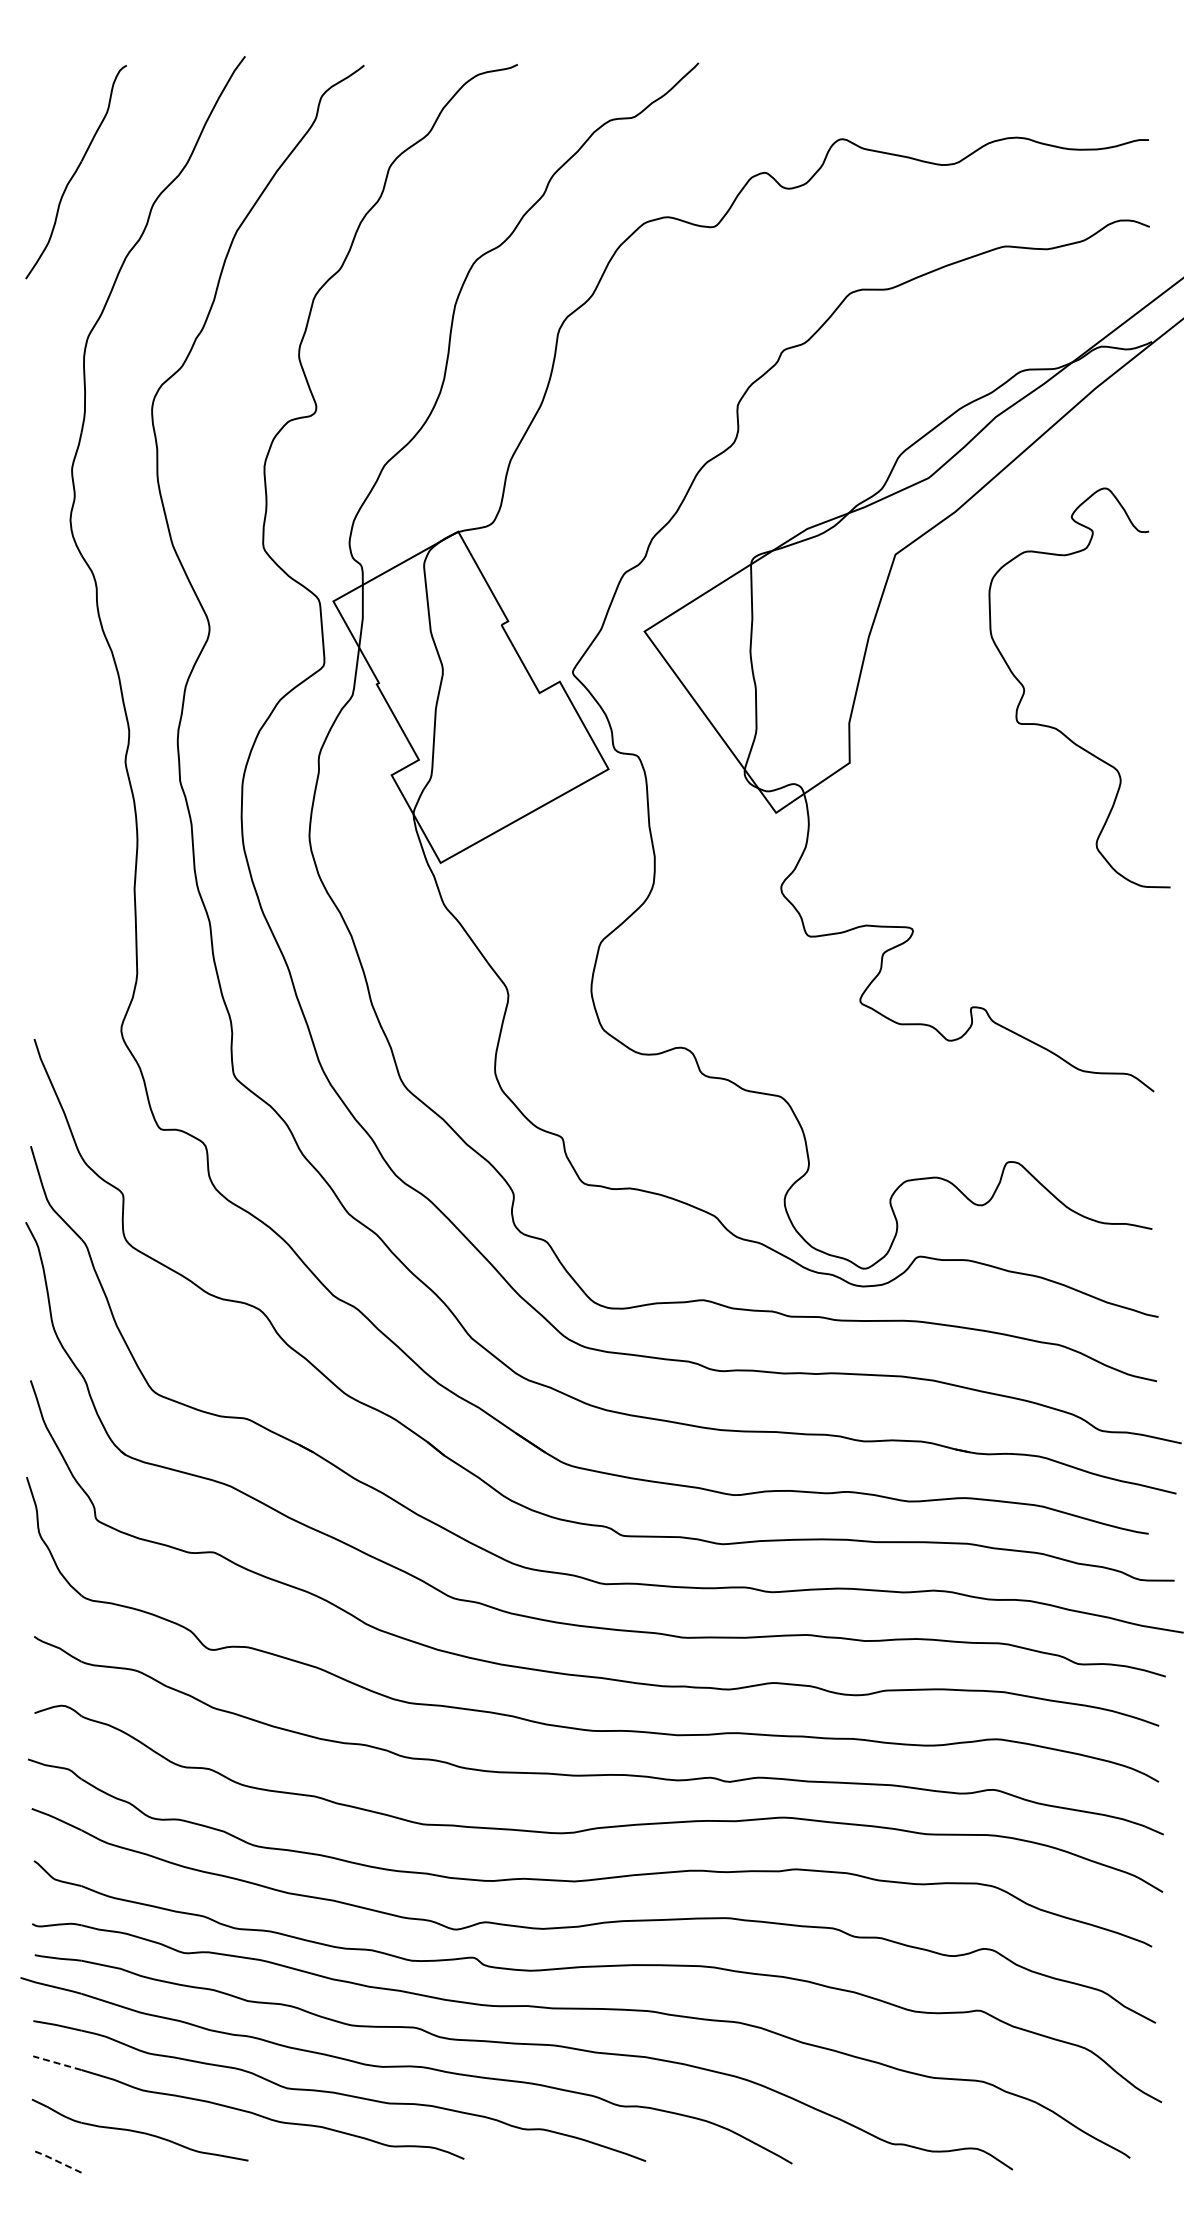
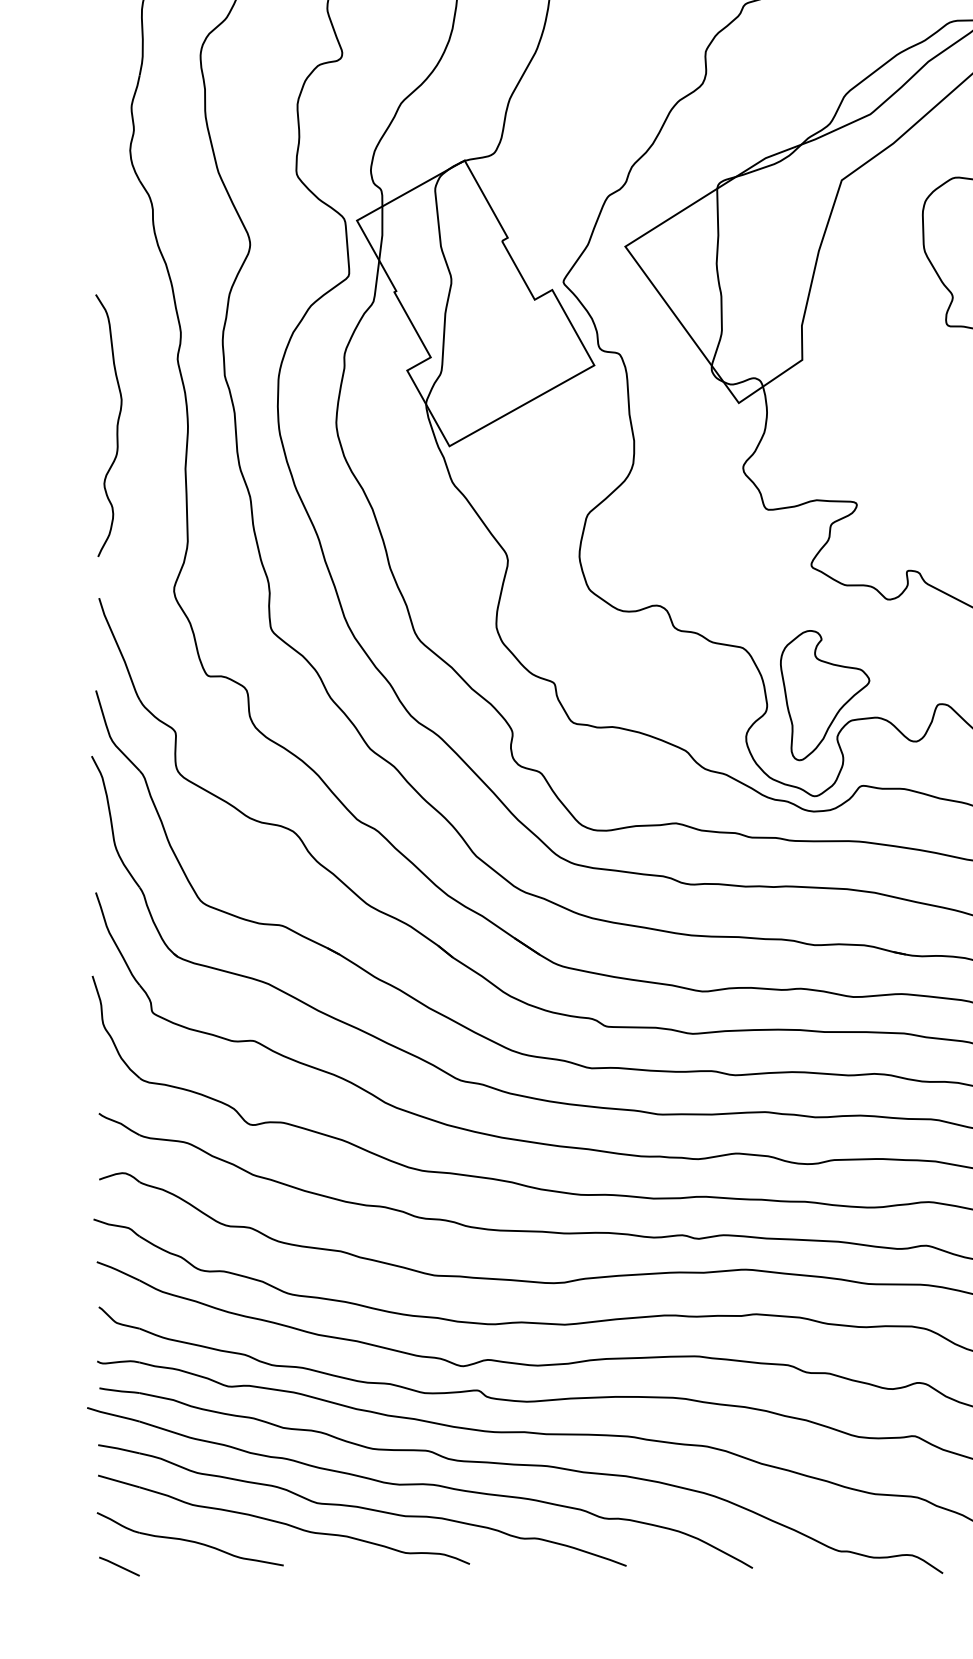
curve: (54, 839) -> (116, 426), added
part: (876, 1151) -> (825, 695), added
line: (56, 2063) -> (118, 1481), dashed -> solid
line: (57, 2161) -> (119, 1566), dashed -> solid

